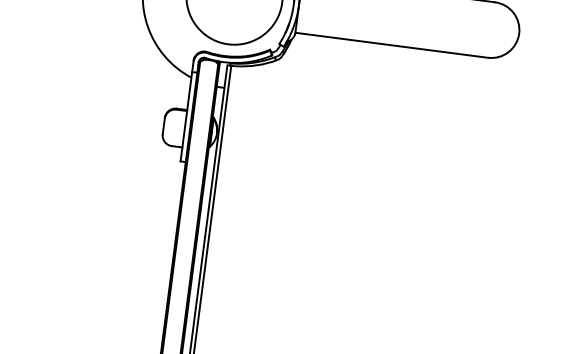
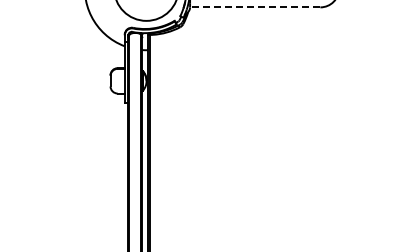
line: (390, 45) -> (254, 7), solid -> dashed

